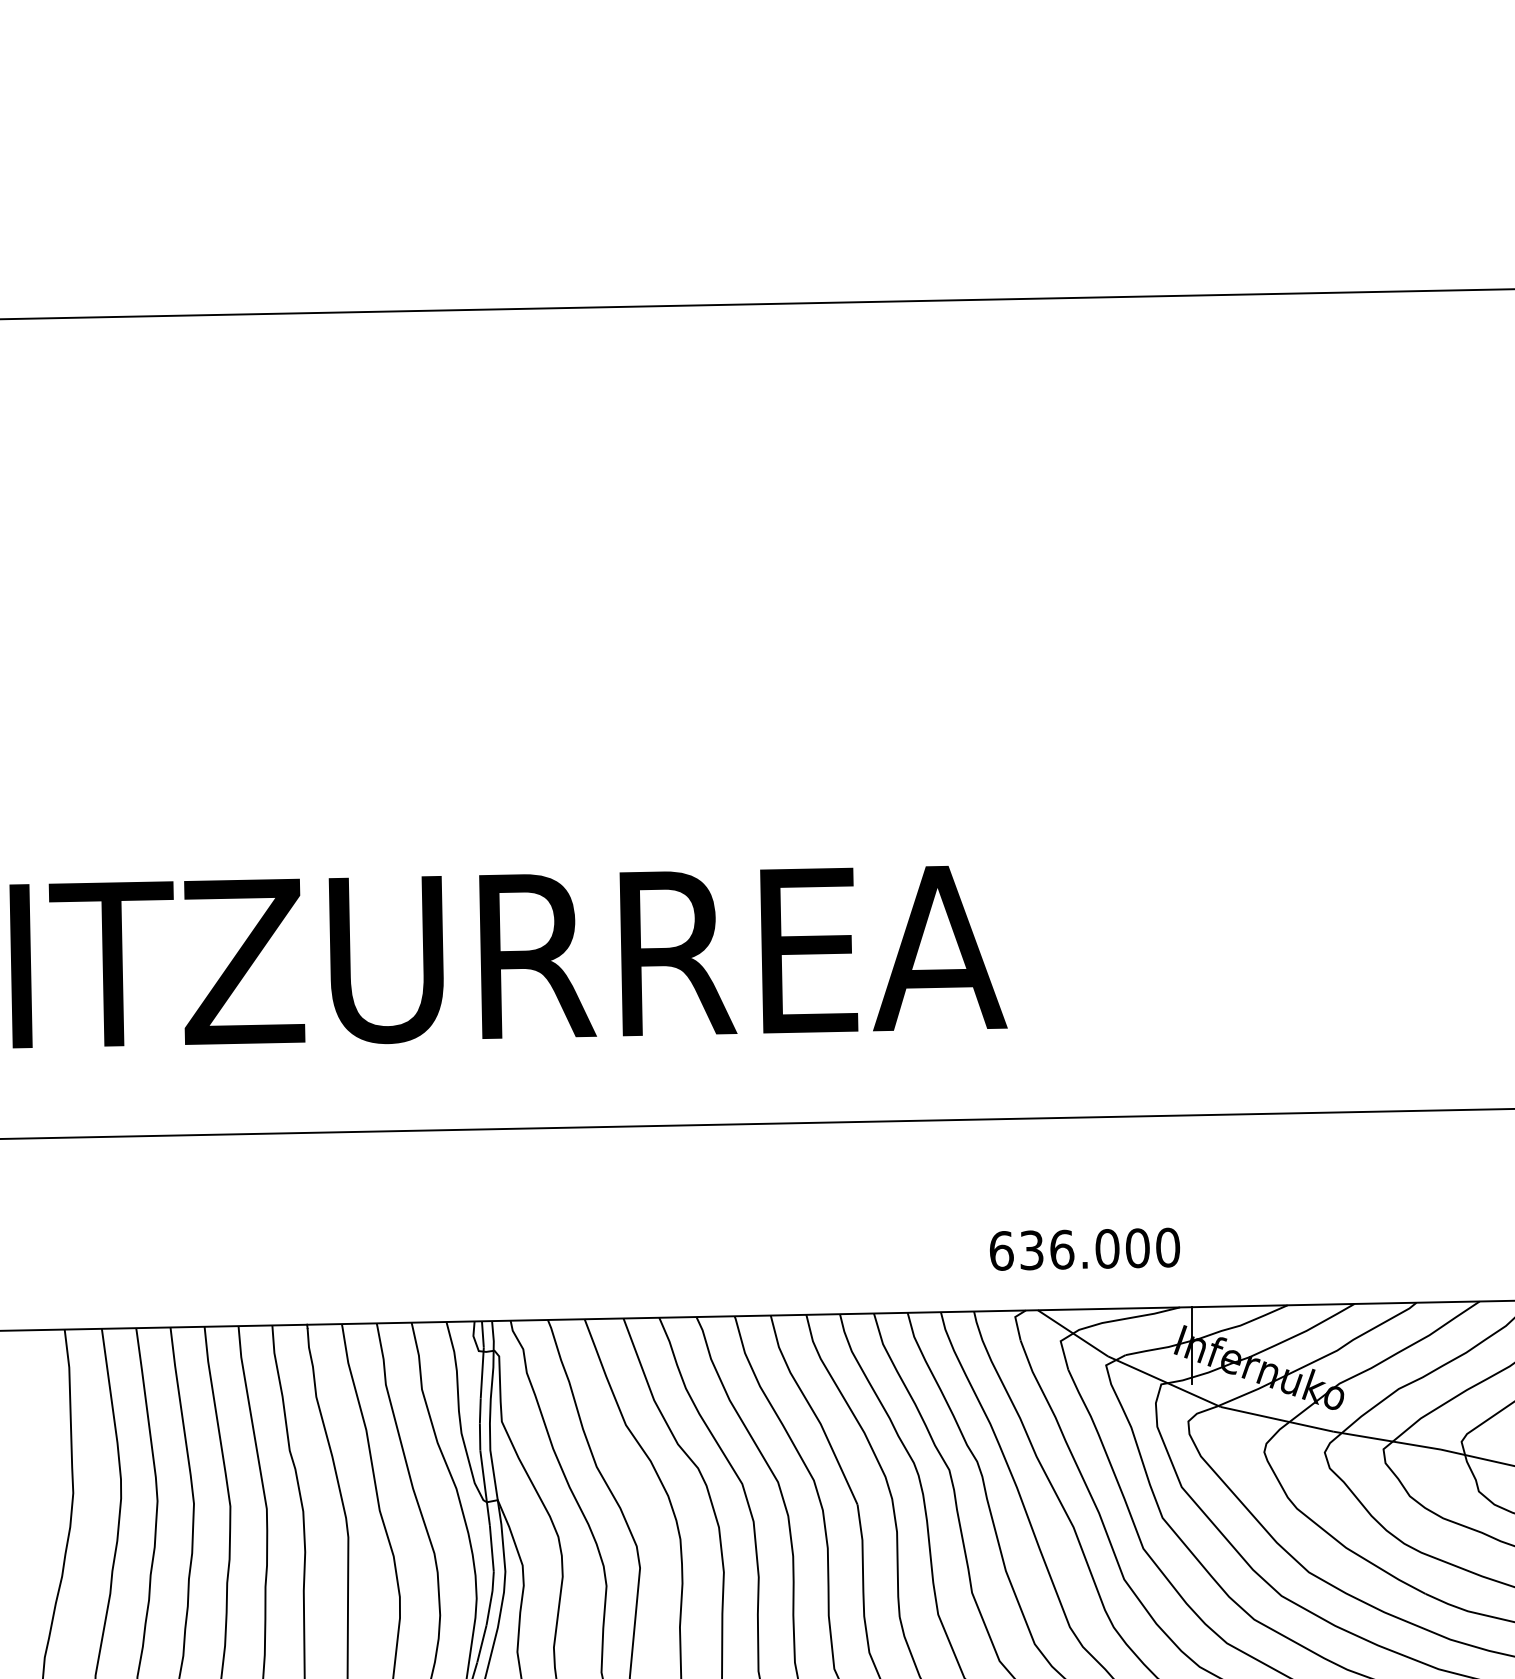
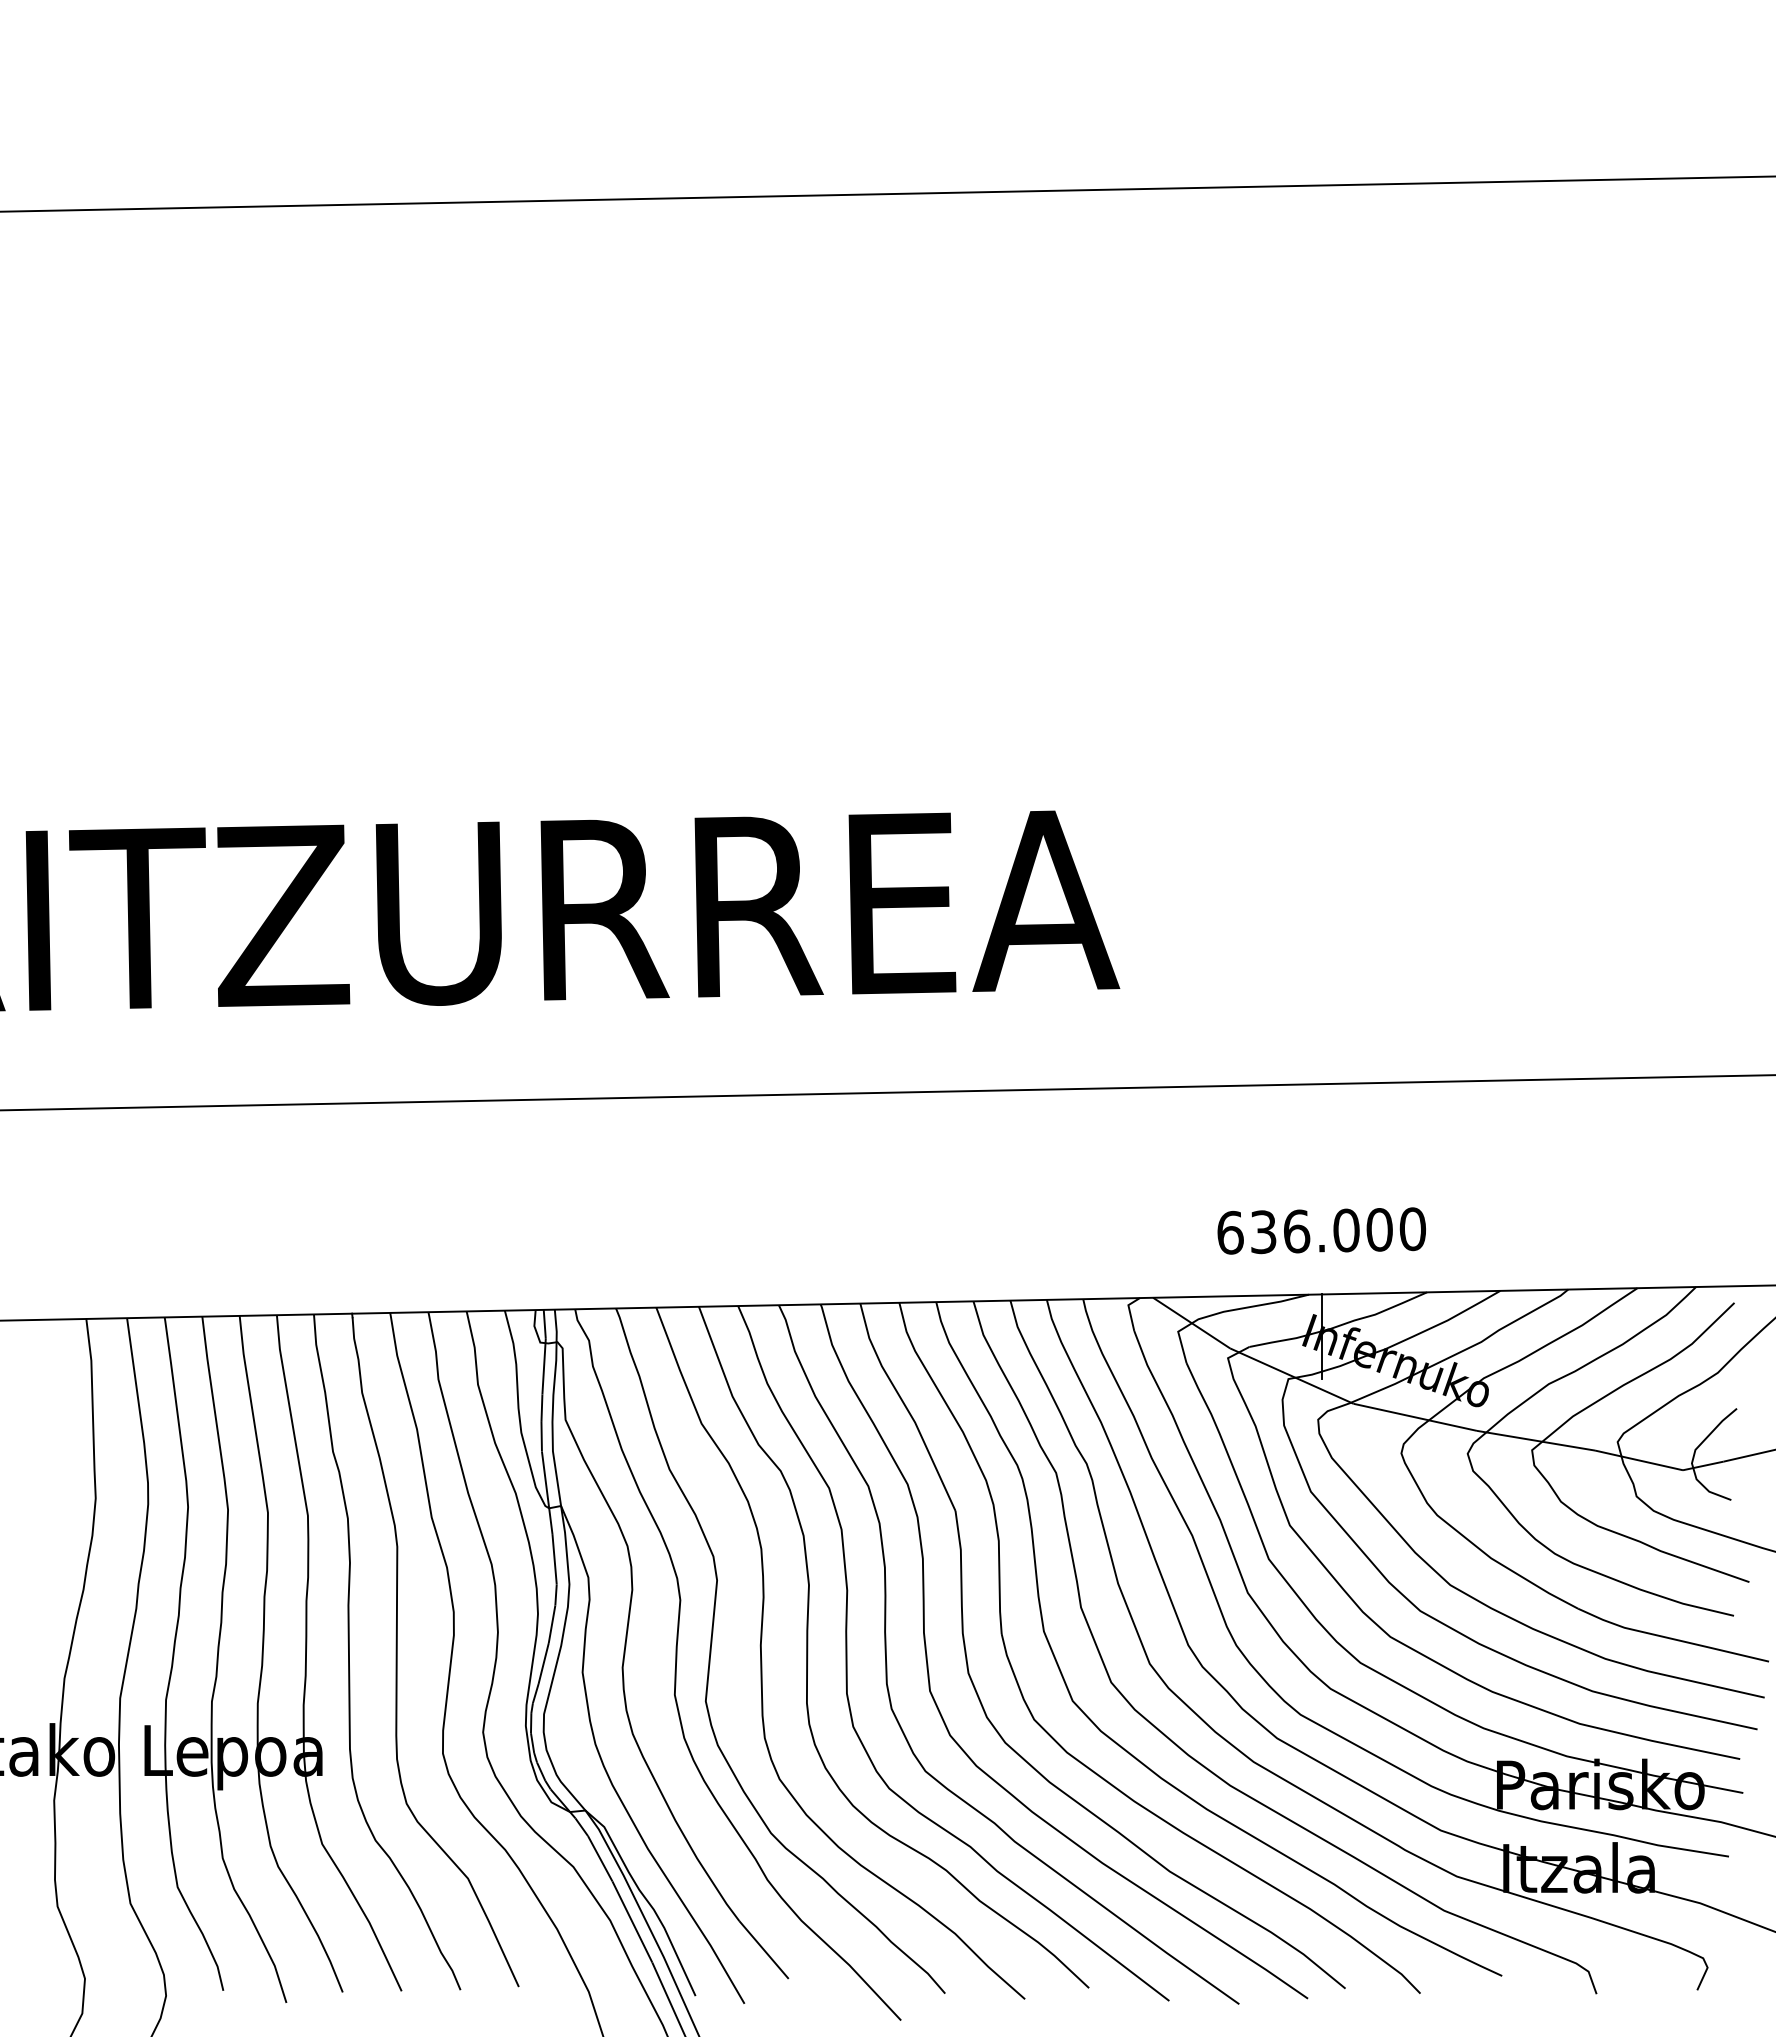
text: (1084, 1248) -> (1321, 1230), moved

